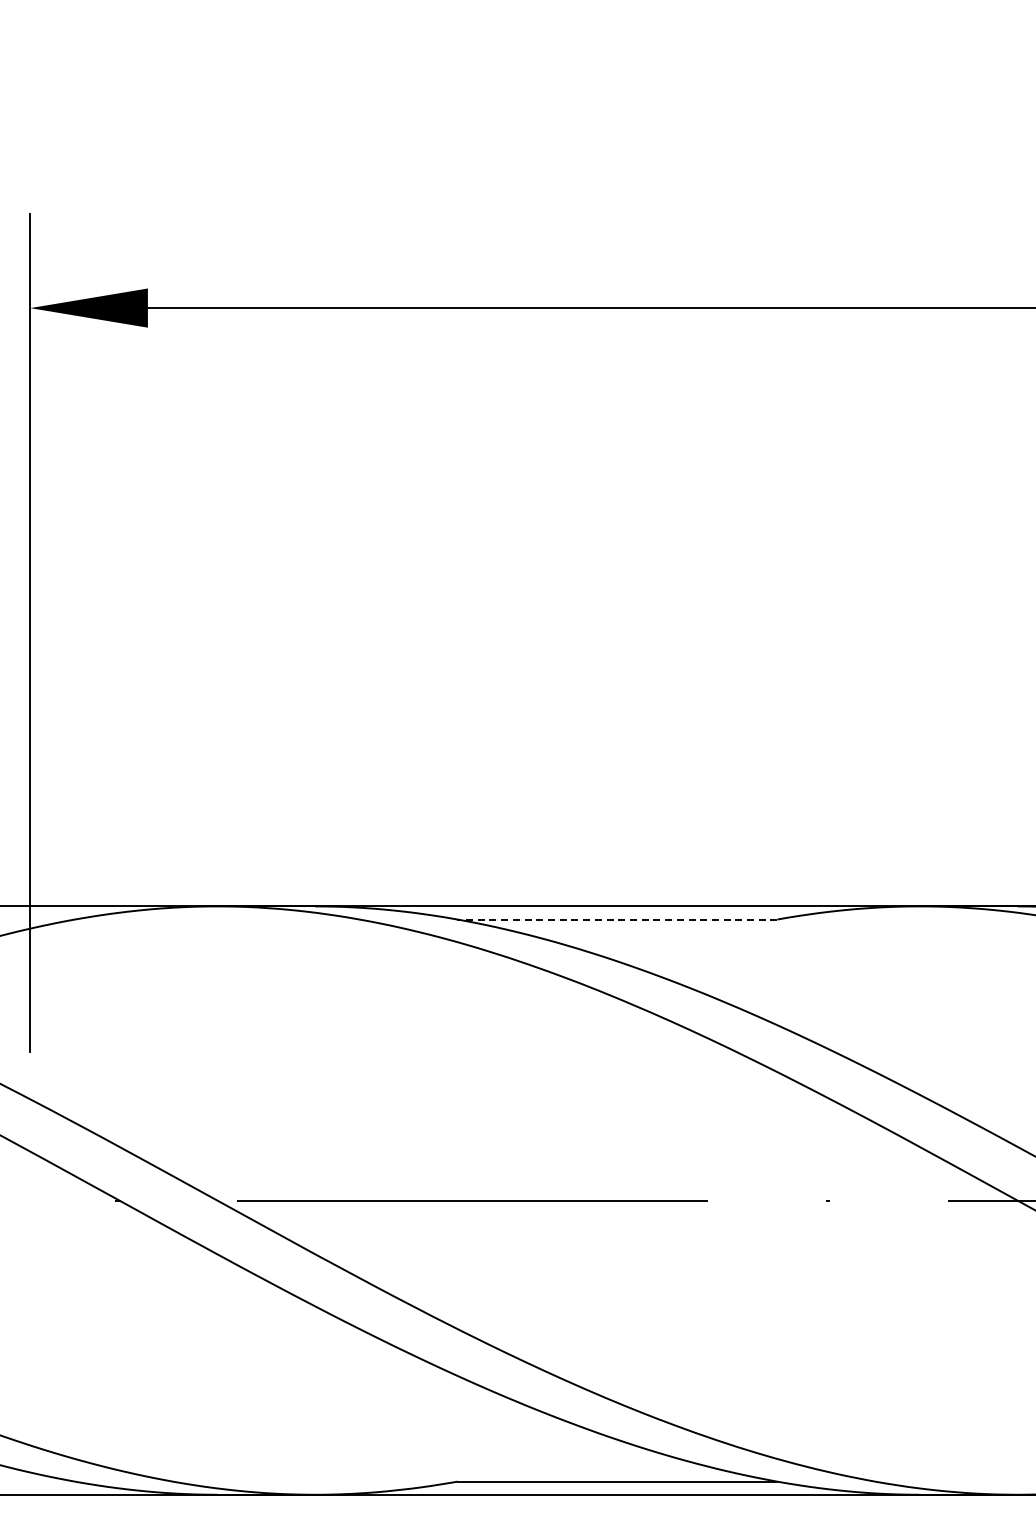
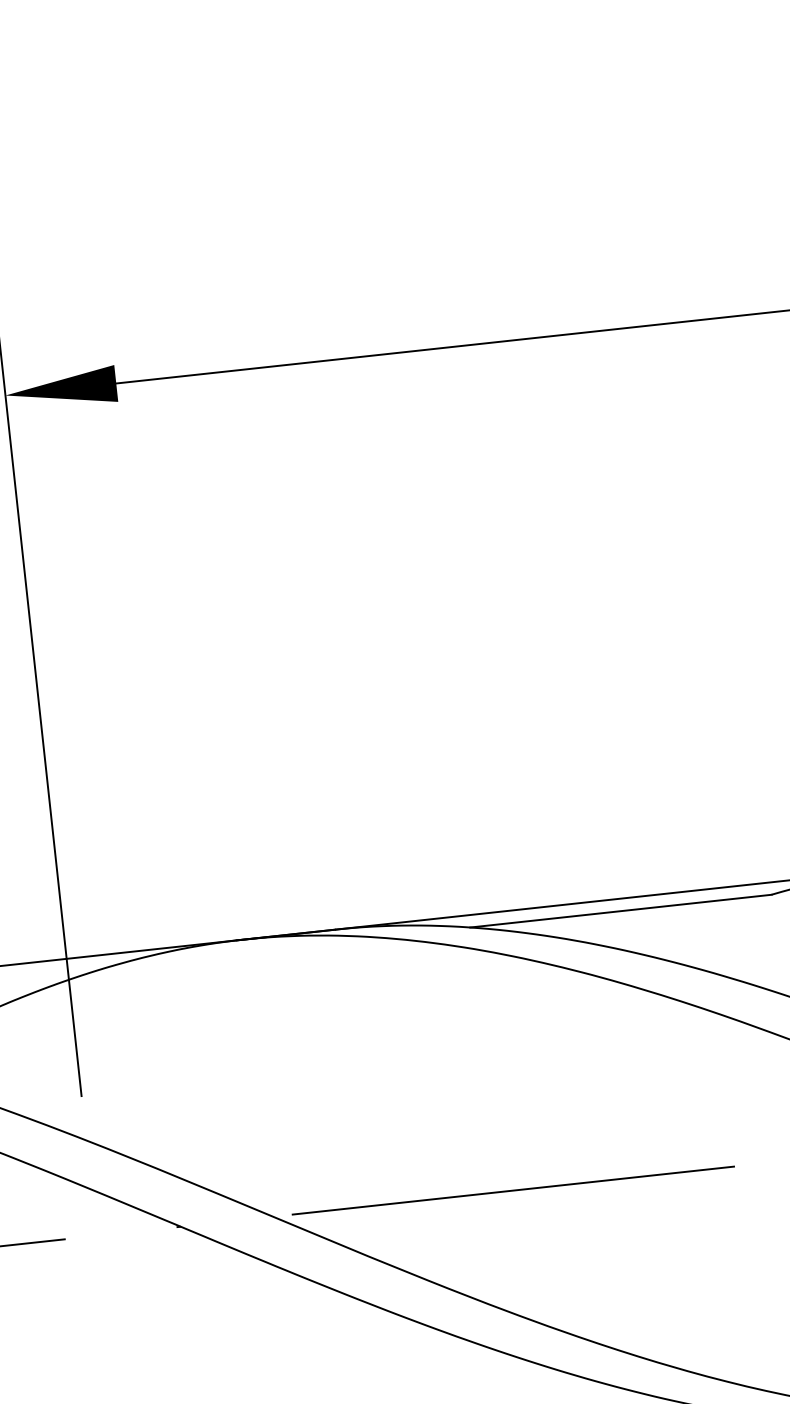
line: (617, 919) -> (620, 911), dashed -> solid

